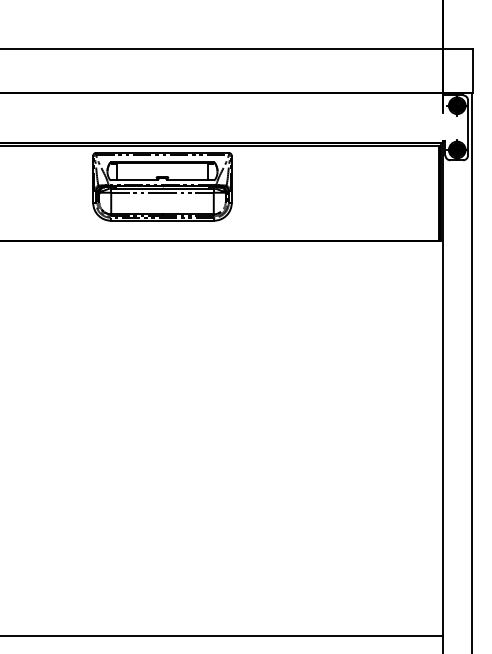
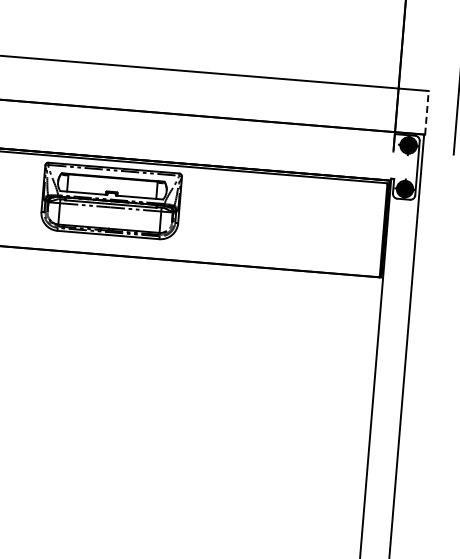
line: (472, 70) -> (426, 111), solid -> dashed

